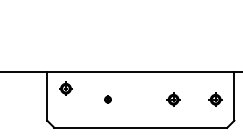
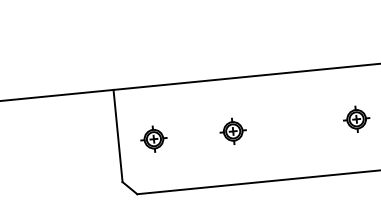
part: (65, 88) -> (153, 138), moved
part: (107, 99) -> (232, 131), size x1.67

